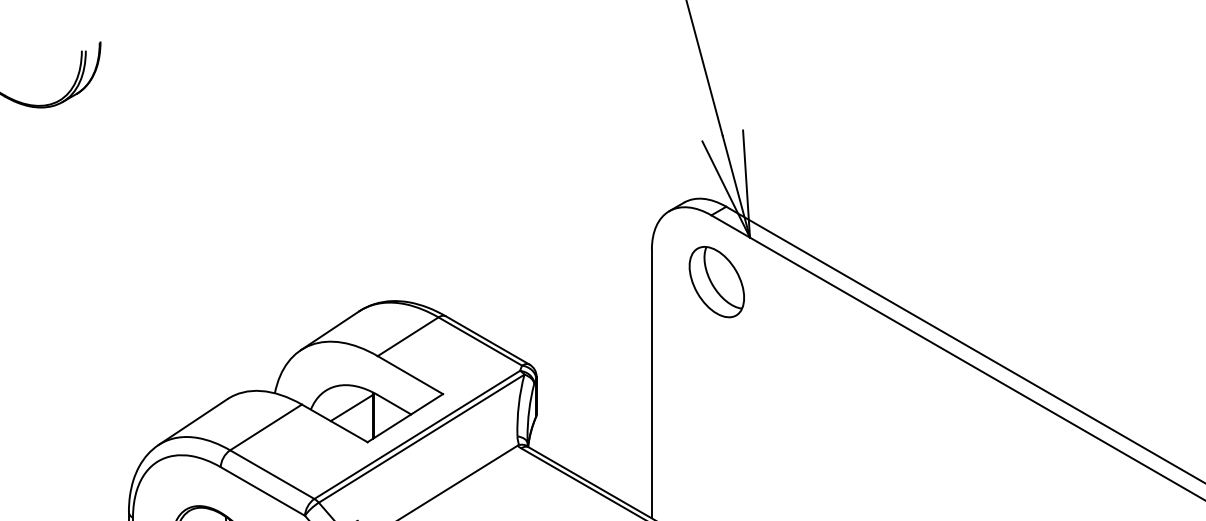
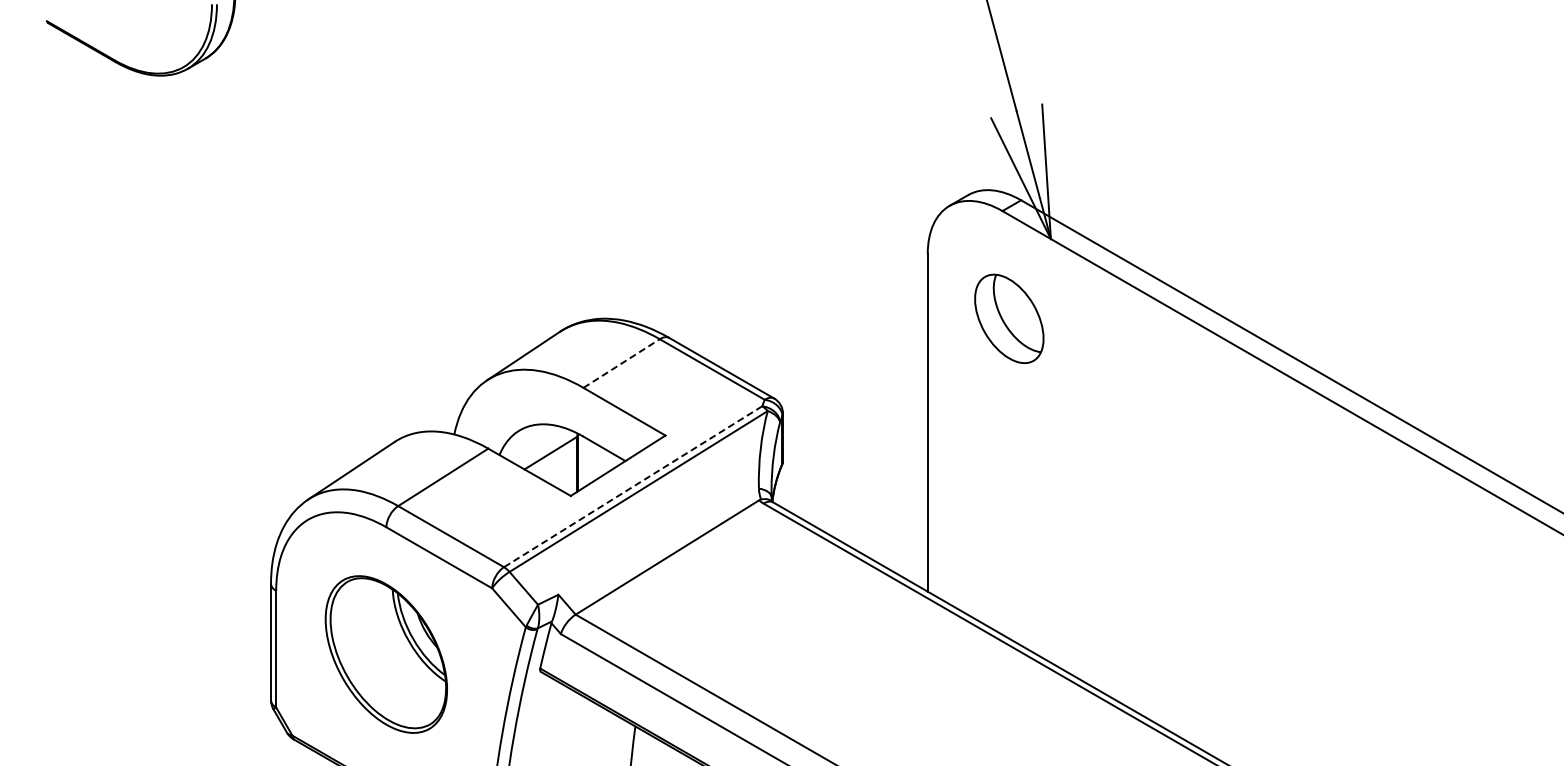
part: (717, 281) -> (1009, 318), moved
line: (408, 336) -> (622, 363), solid -> dashed
line: (416, 435) -> (632, 487), solid -> dashed

